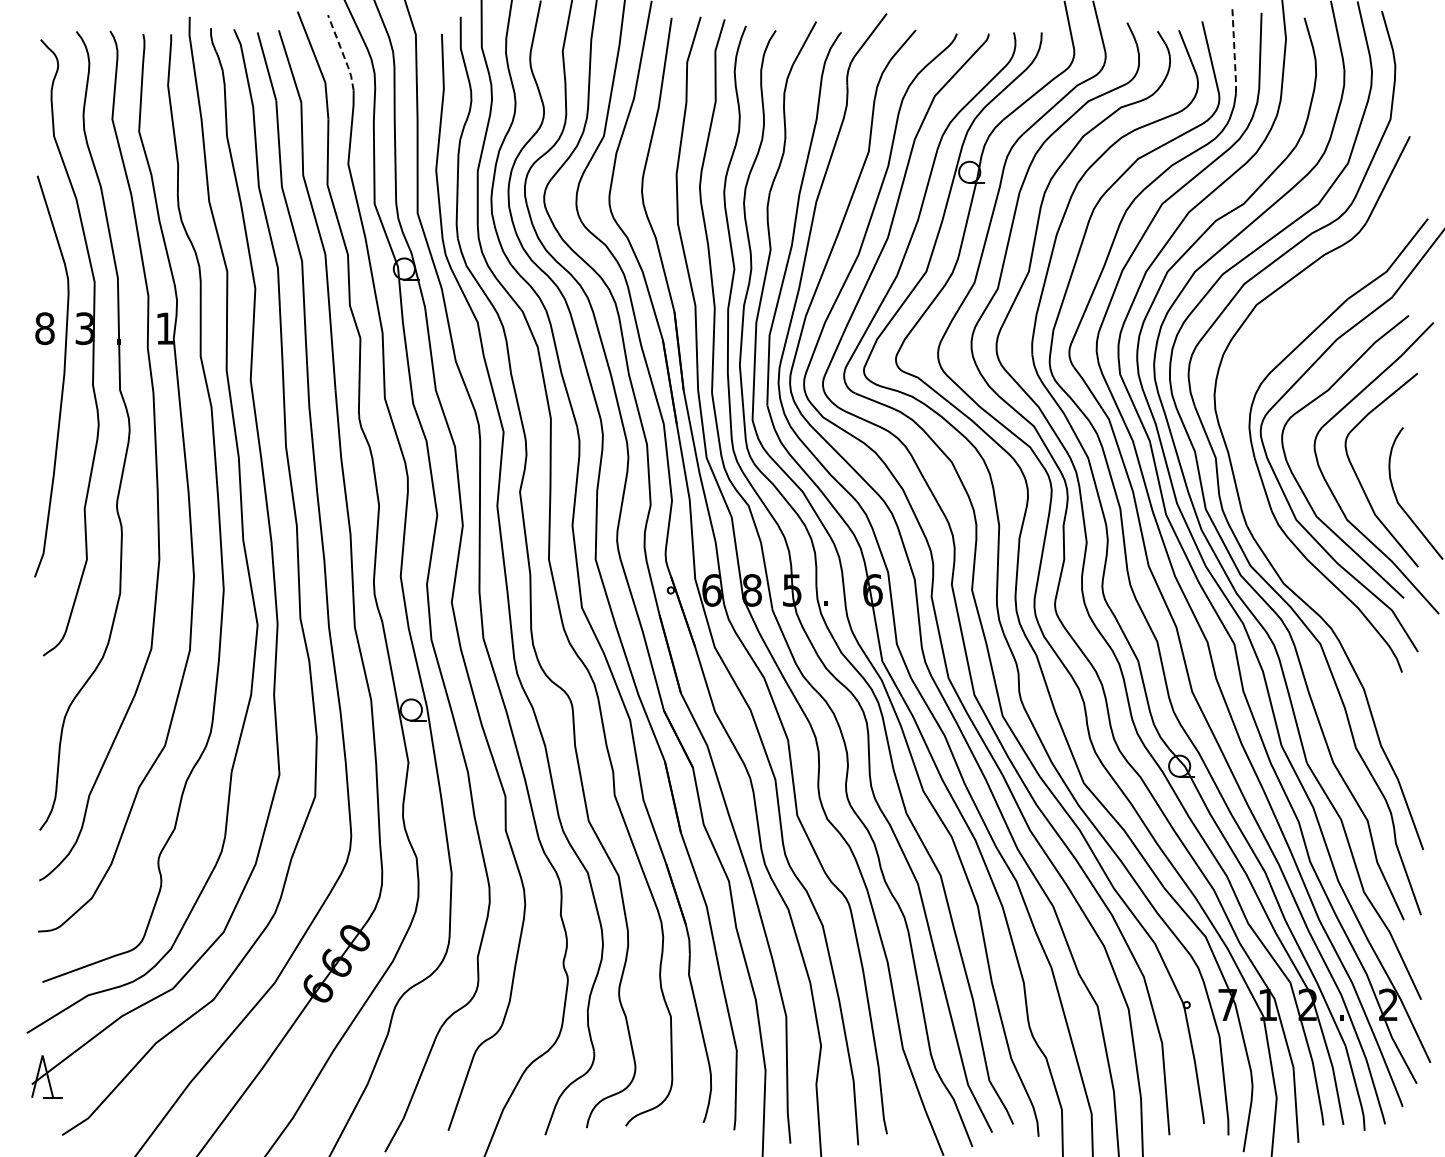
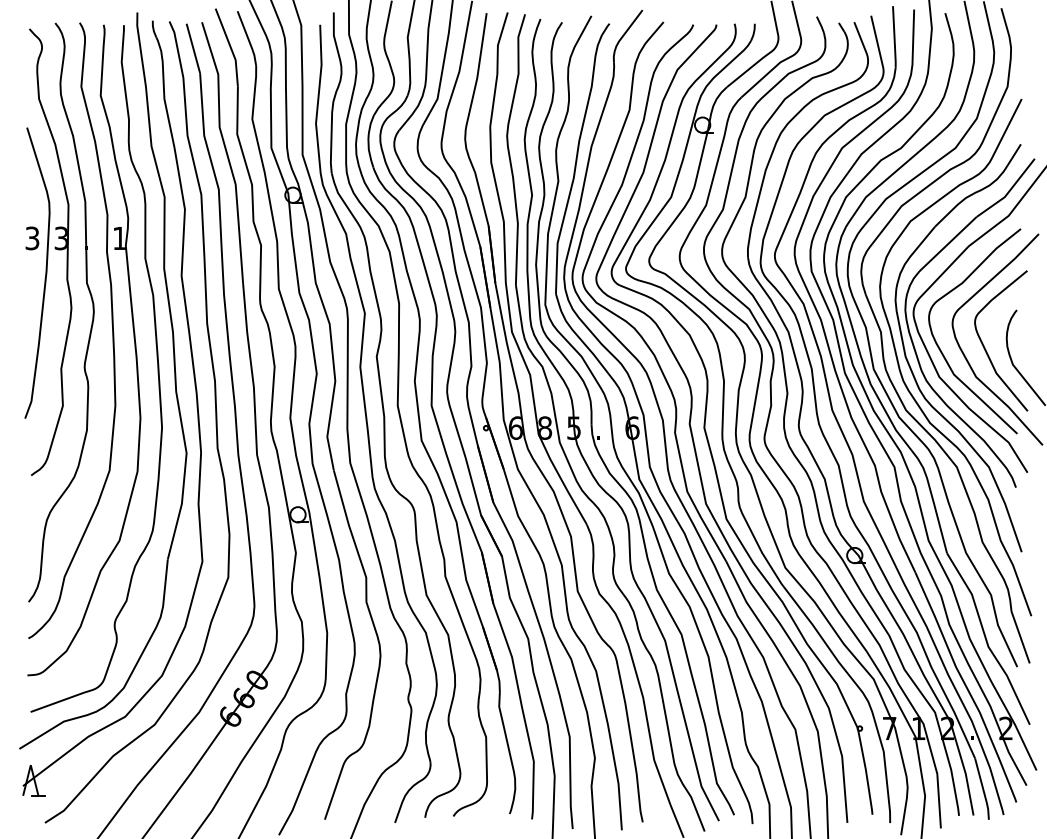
line: (1234, 50) -> (894, 36), dashed -> solid
line: (342, 53) -> (248, 39), dashed -> solid
text: (44, 328) -> (32, 238), 8 -> 3
part: (1258, 509) -> (911, 369), added

